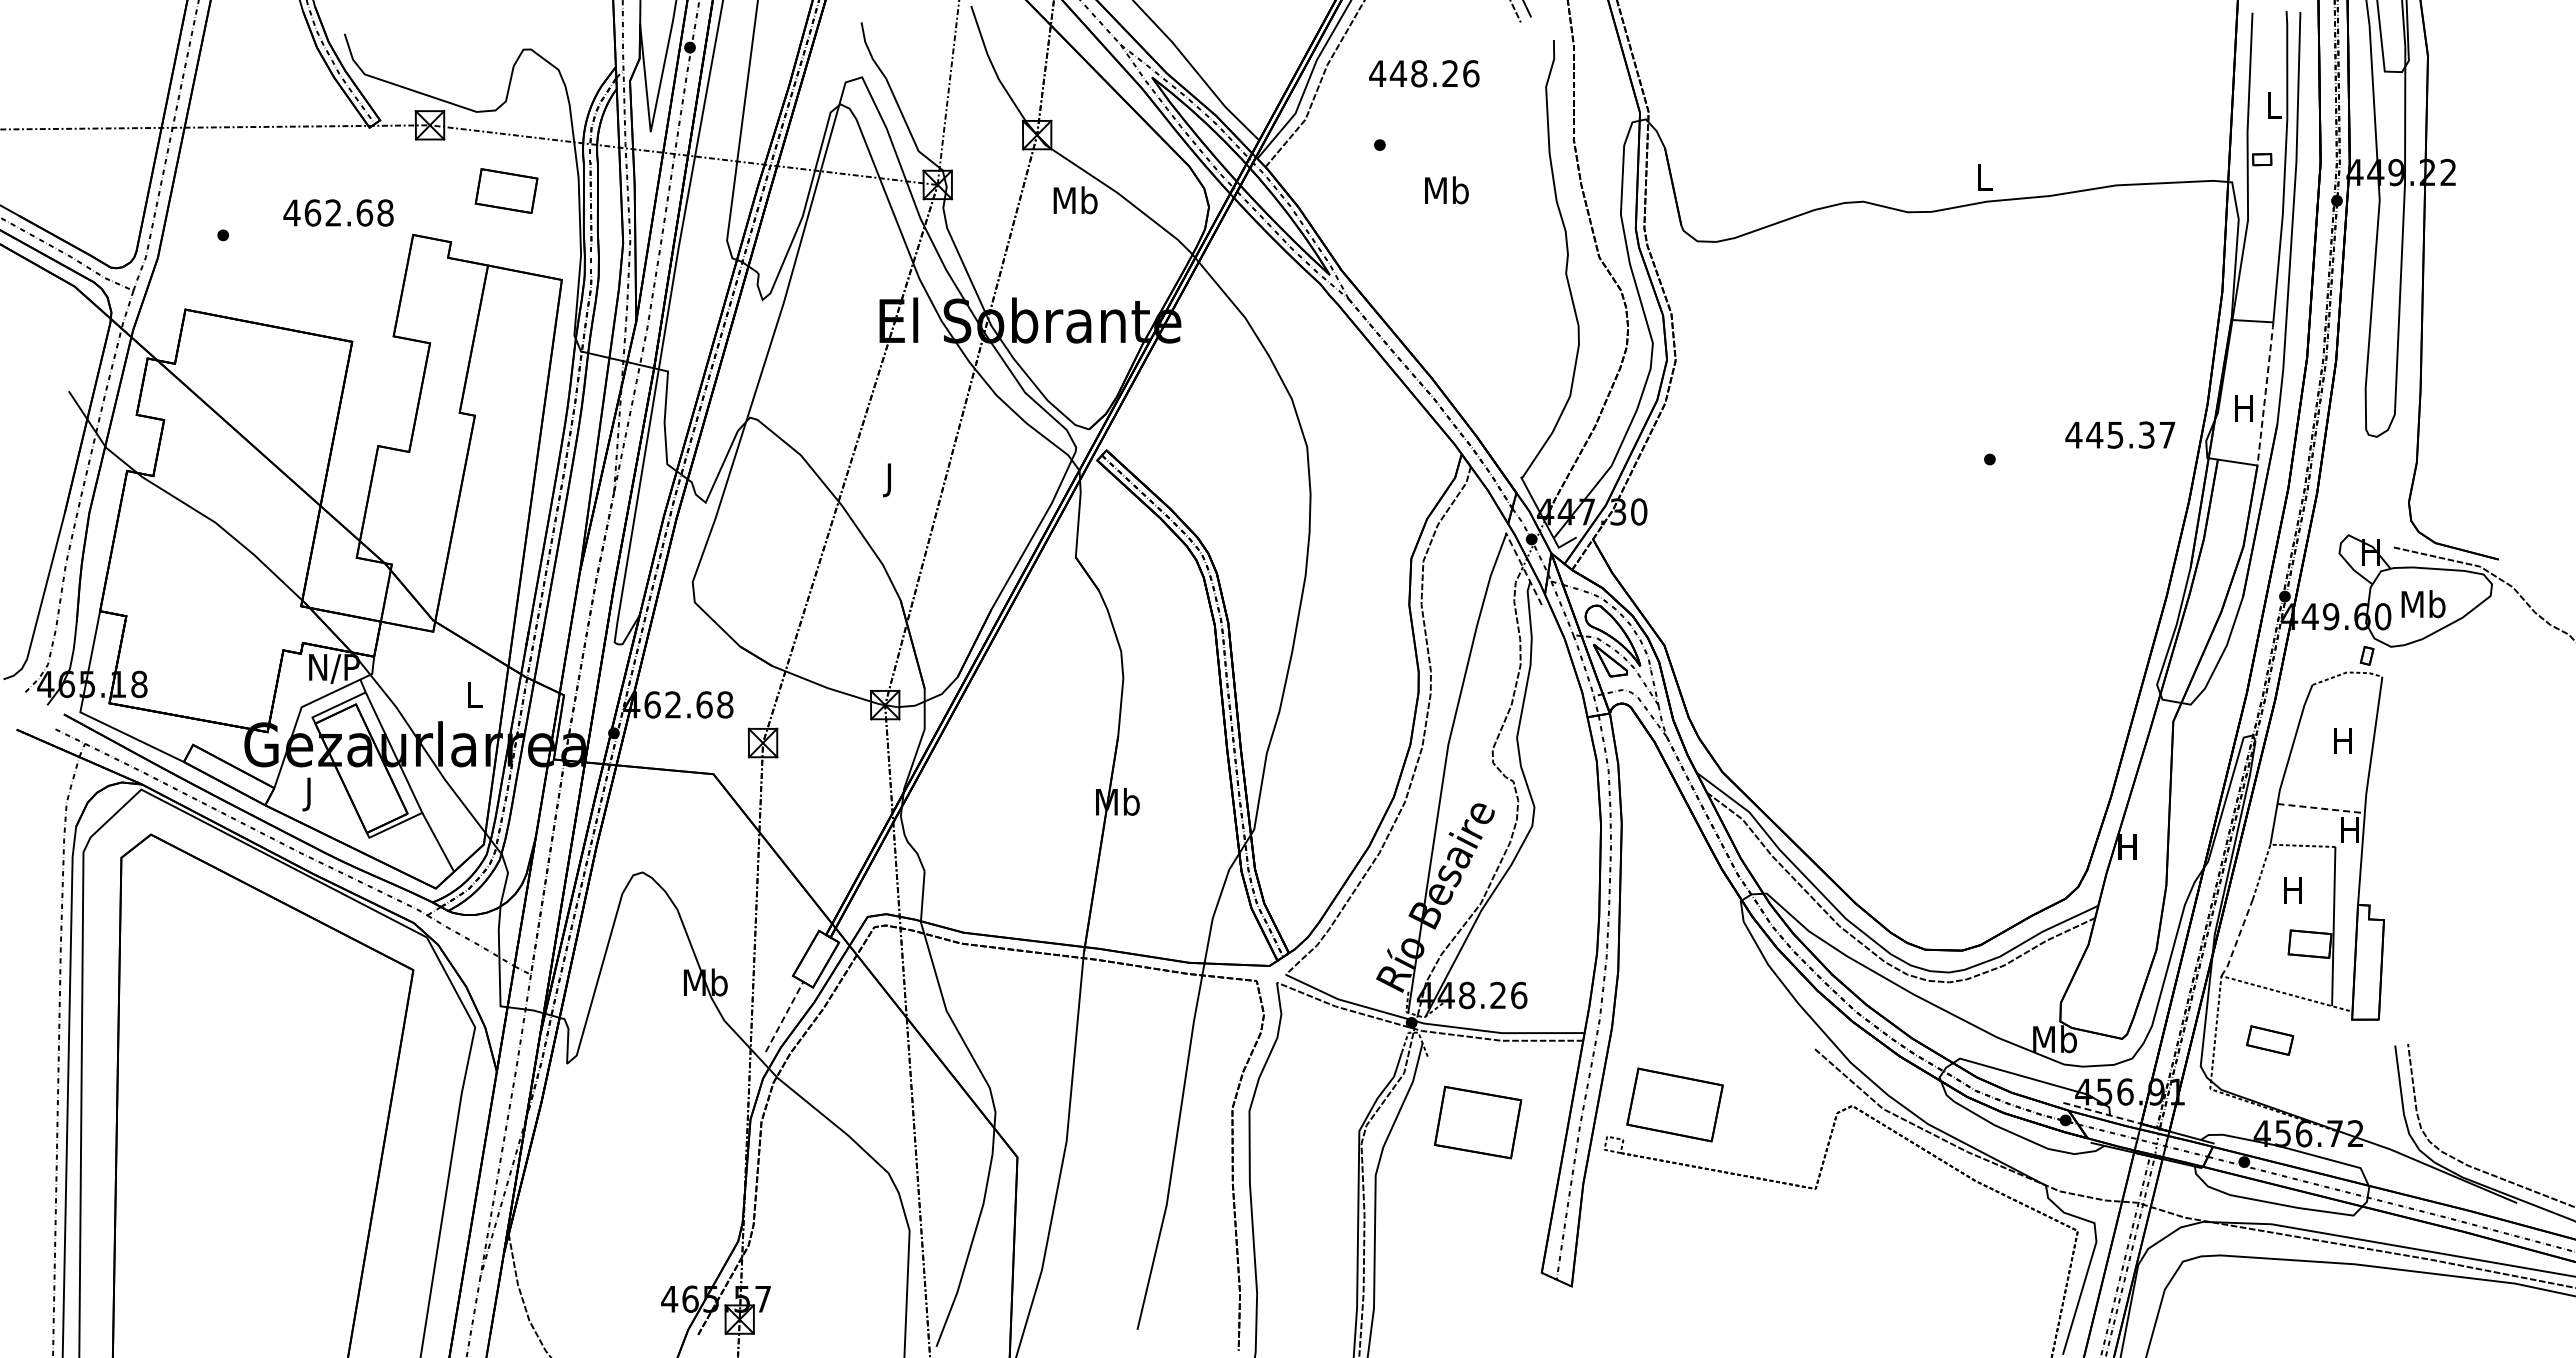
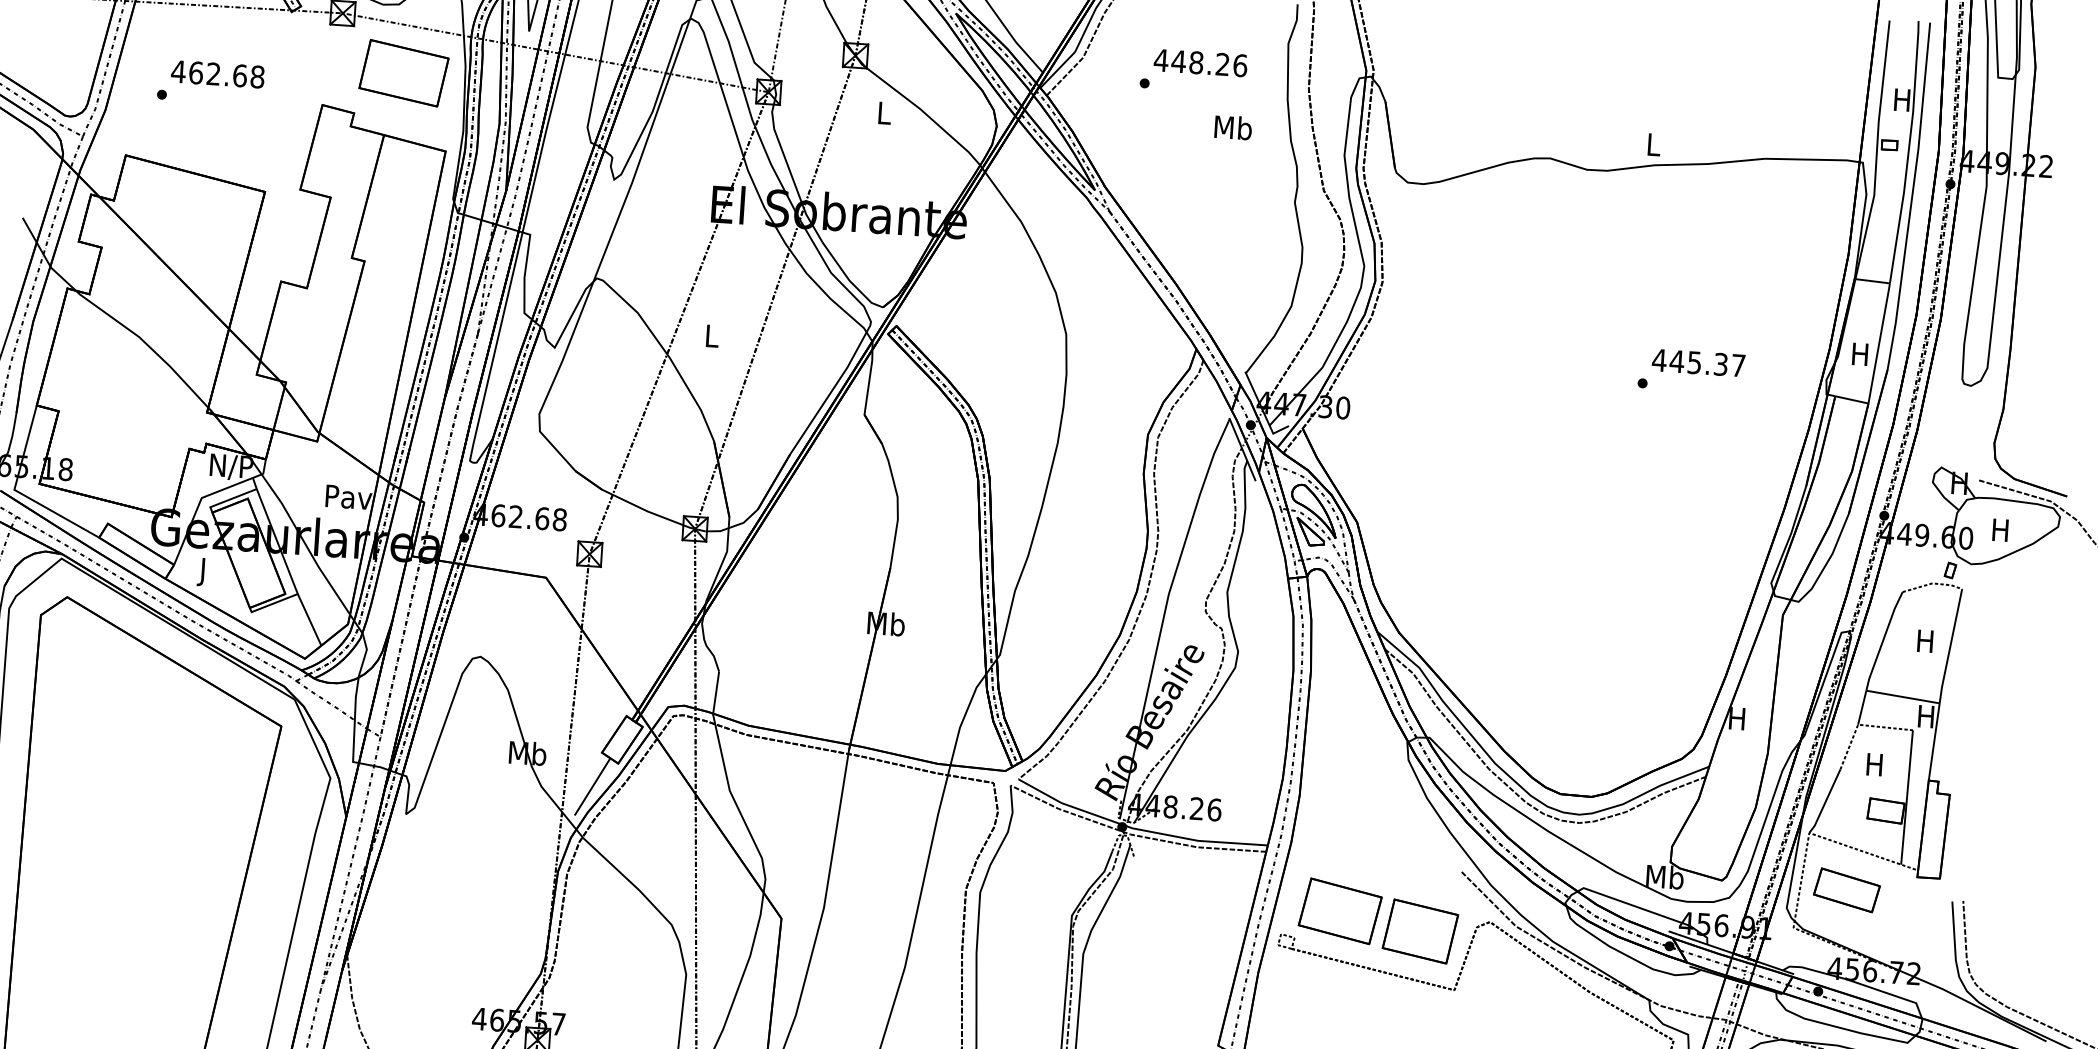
text: (1424, 73) -> (1200, 62), moved
text: (2273, 105) -> (1902, 100), L -> H
part: (506, 190) -> (403, 72), size x1.67
text: (1446, 190) -> (1233, 127), moved
text: (1075, 200) -> (884, 113), Mb -> L
text: (338, 212) -> (217, 73), moved
line: (2265, 393) -> (1879, 343), dashed -> solid
text: (2120, 434) -> (1698, 362), moved
text: (890, 480) -> (712, 339), J -> L
line: (1523, 568) -> (1242, 449), dashed -> solid
text: (2423, 604) -> (2000, 530), Mb -> H
text: (474, 694) -> (348, 496), L -> Pav
line: (2321, 808) -> (1903, 696), dashed -> solid
line: (2237, 939) -> (1824, 802), dashed -> solid
line: (784, 1016) -> (592, 786), dashed -> solid
part: (2269, 1040) -> (1846, 890), size x1.67
line: (2102, 1113) -> (1701, 942), dashed -> solid
part: (1478, 1122) -> (1420, 931), moved

